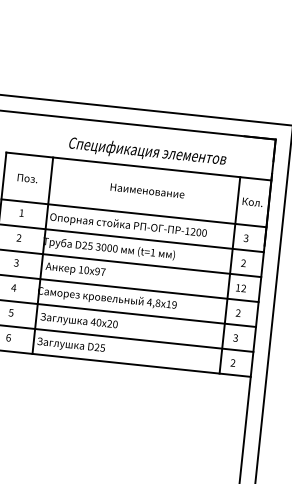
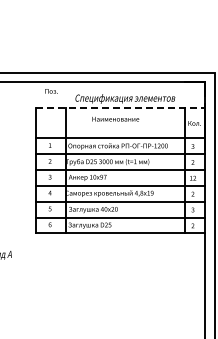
line: (140, 166) -> (121, 108), solid -> dashed
text: (27, 178) -> (51, 91), moved
text: (147, 191) -> (115, 119), moved

